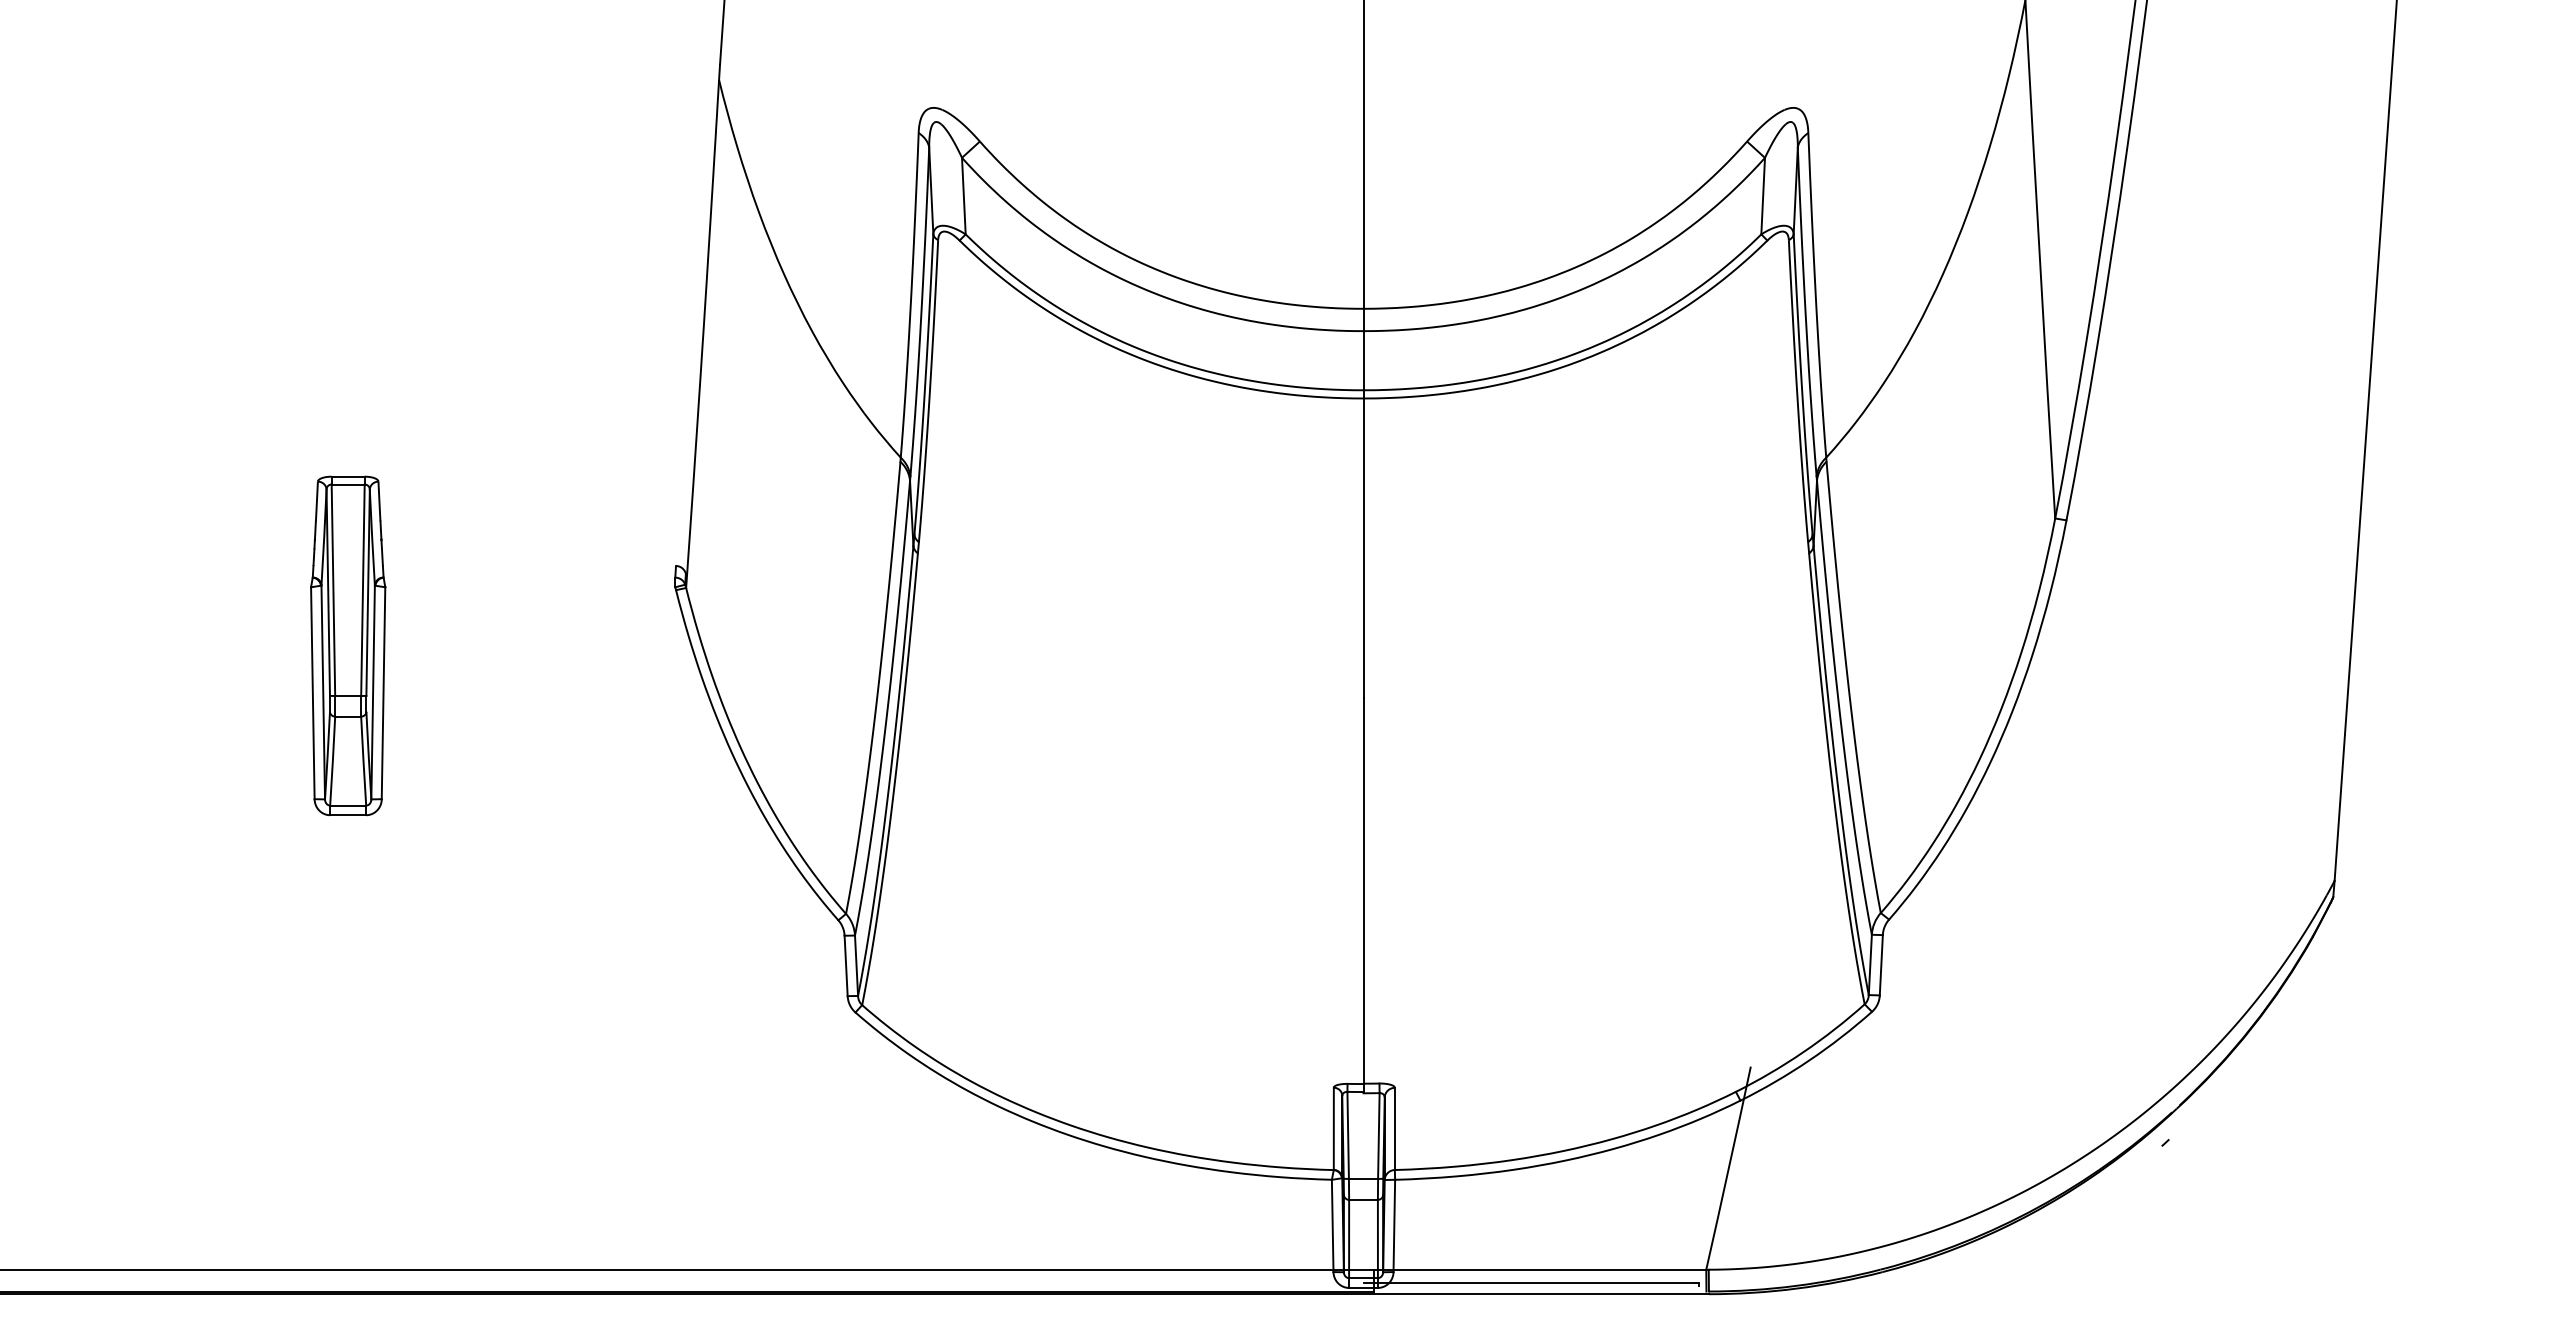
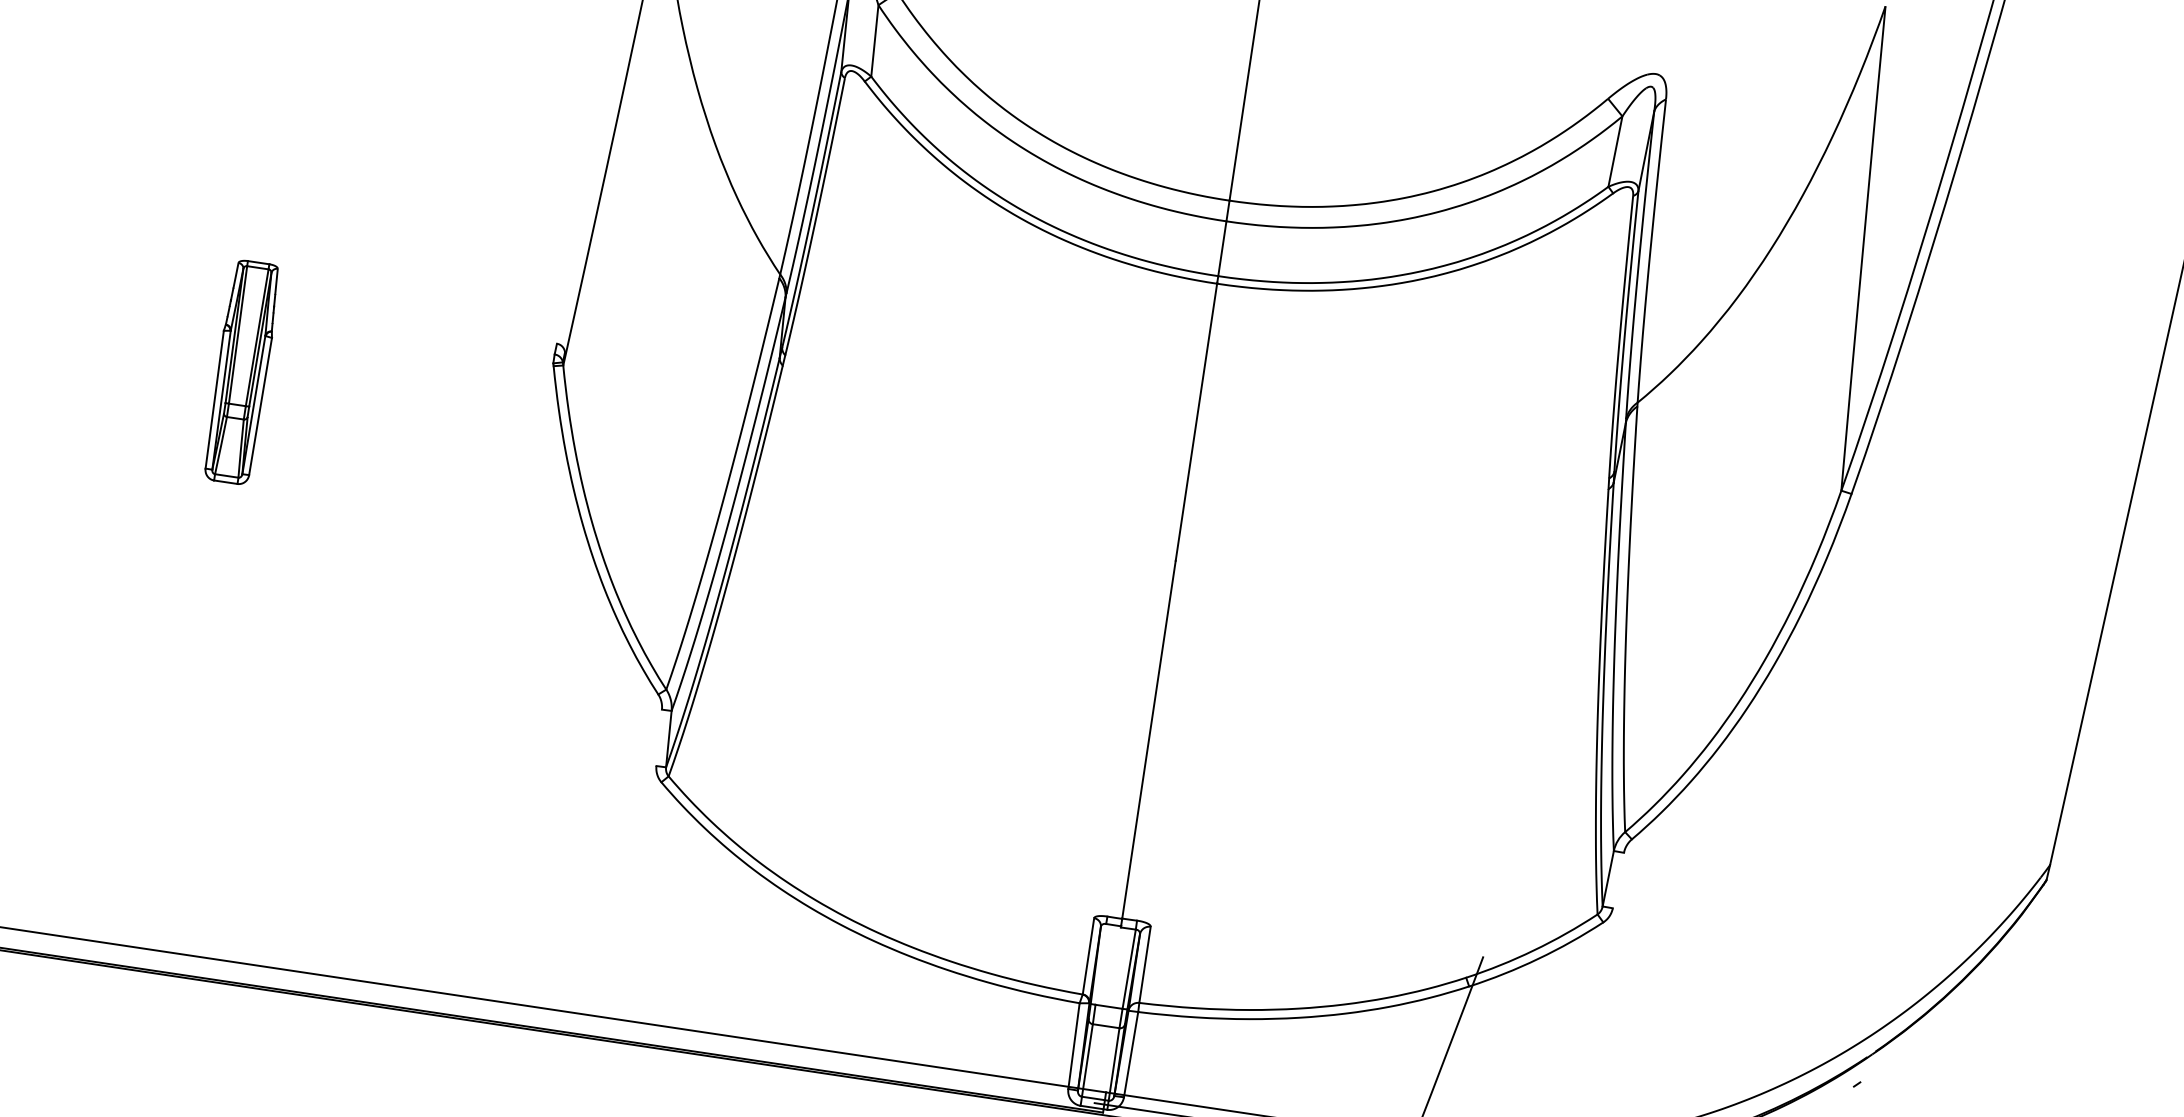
part: (348, 645) -> (242, 372), size x0.7
line: (845, 965) -> (658, 737), removed
line: (1880, 965) -> (1617, 880), removed
line: (1347, 1134) -> (1100, 963), removed

